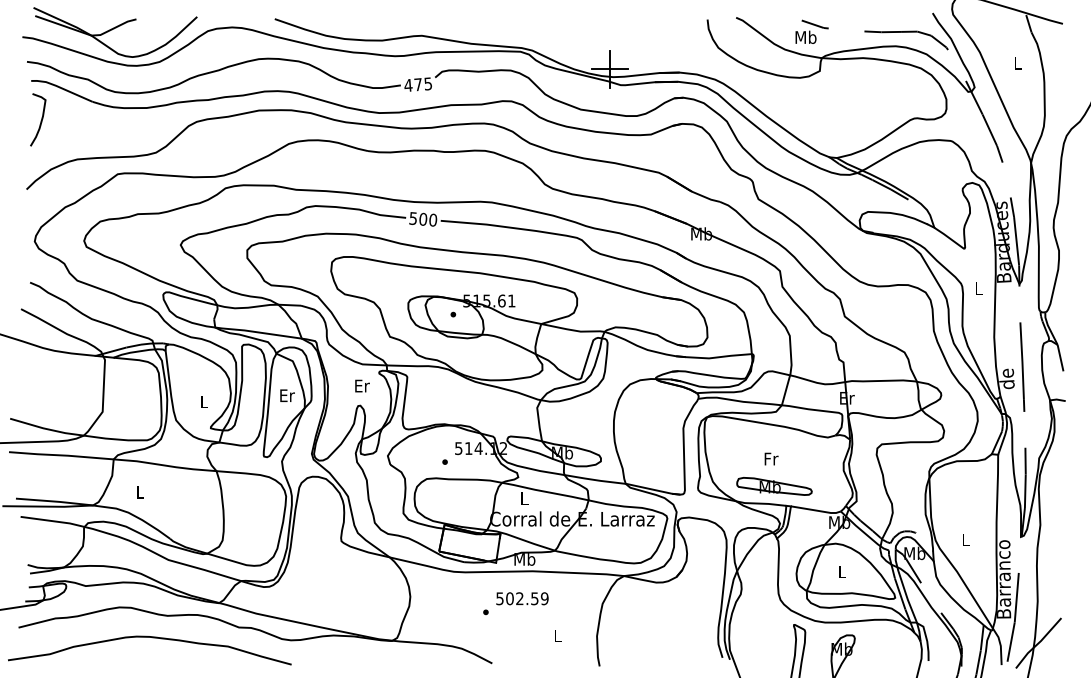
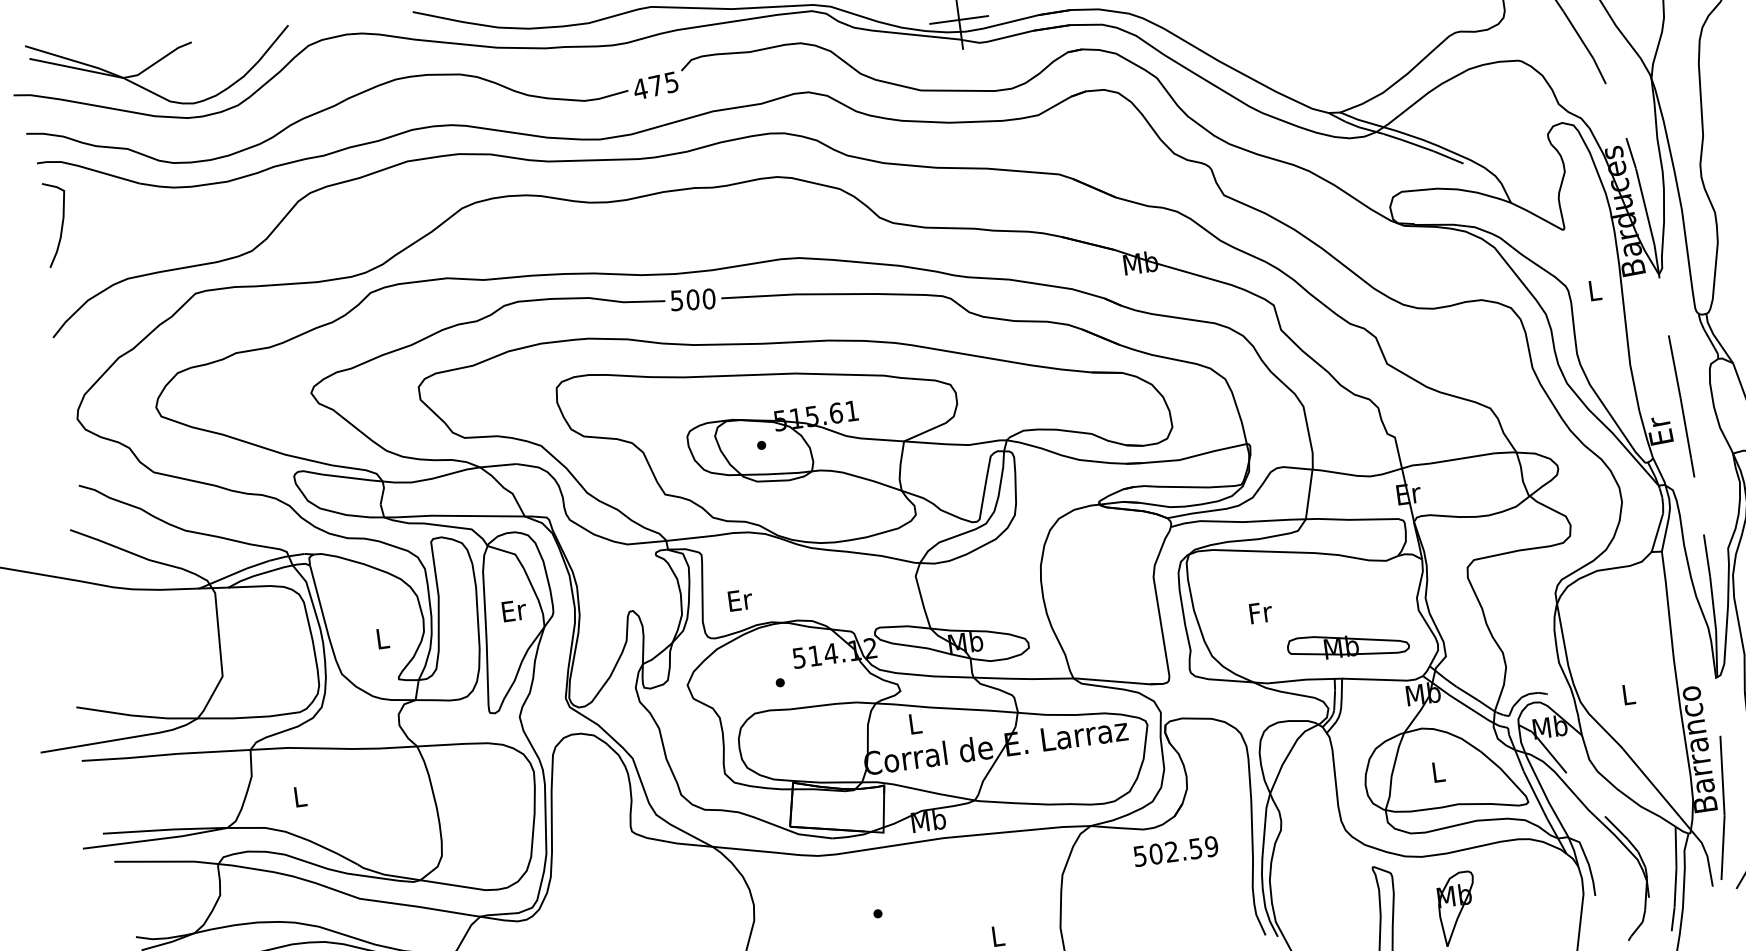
text: (1006, 378) -> (1658, 427), de -> Er
text: (362, 385) -> (740, 599), moved
text: (771, 458) -> (1260, 611), moved
part: (774, 486) -> (1348, 645), moved
text: (522, 598) -> (1176, 850), moved

